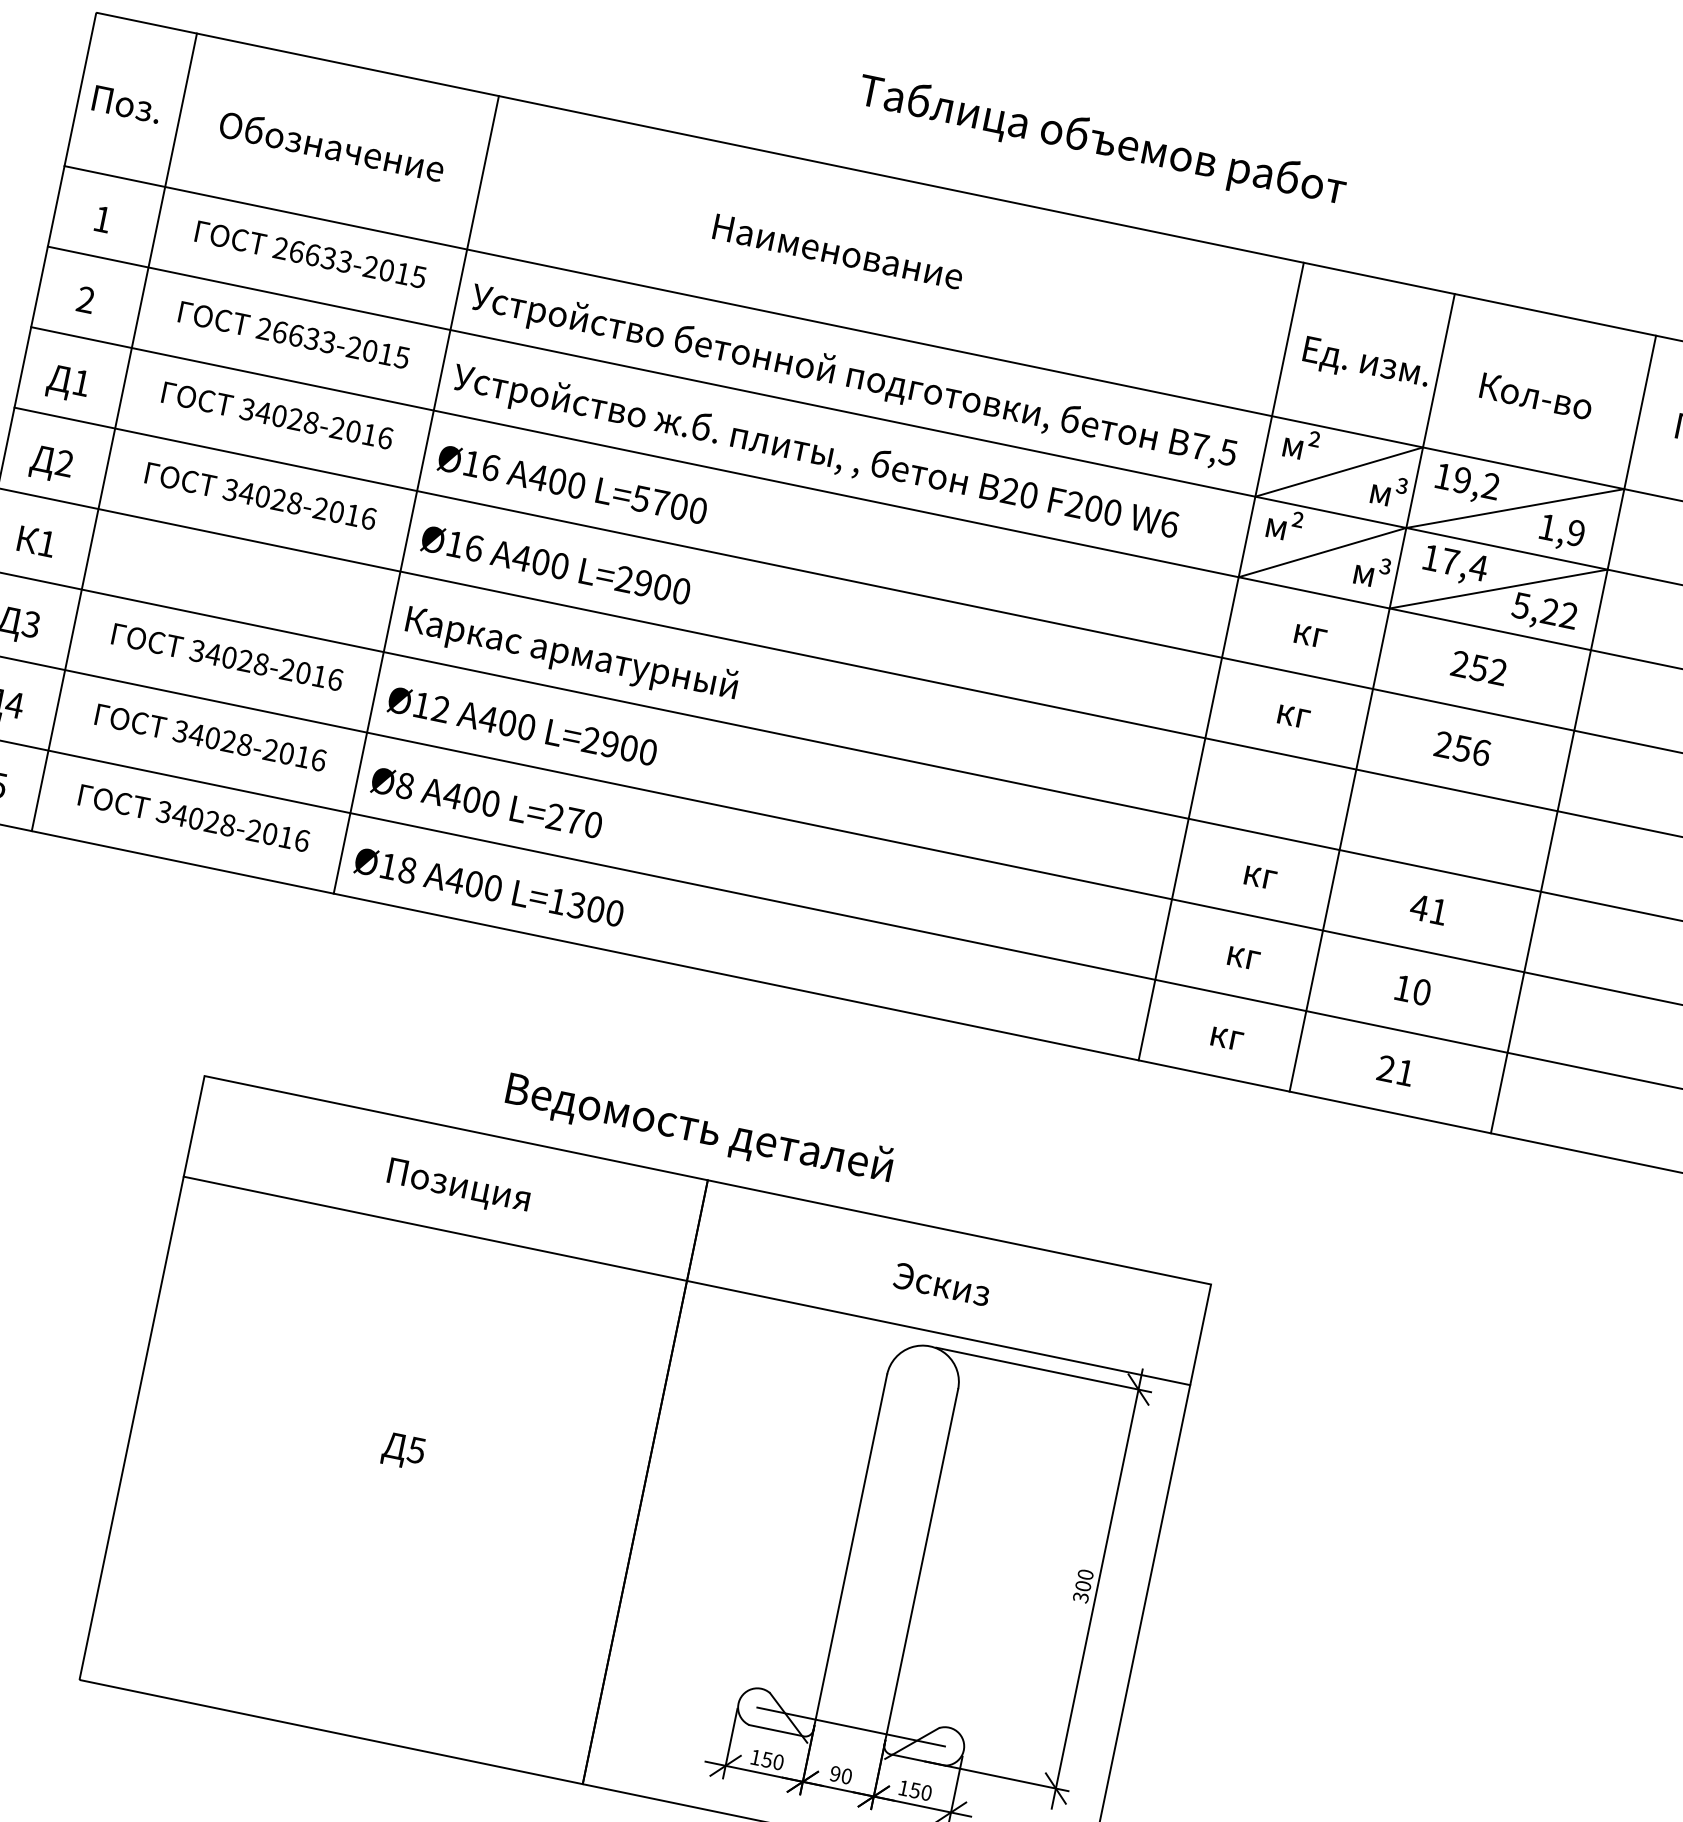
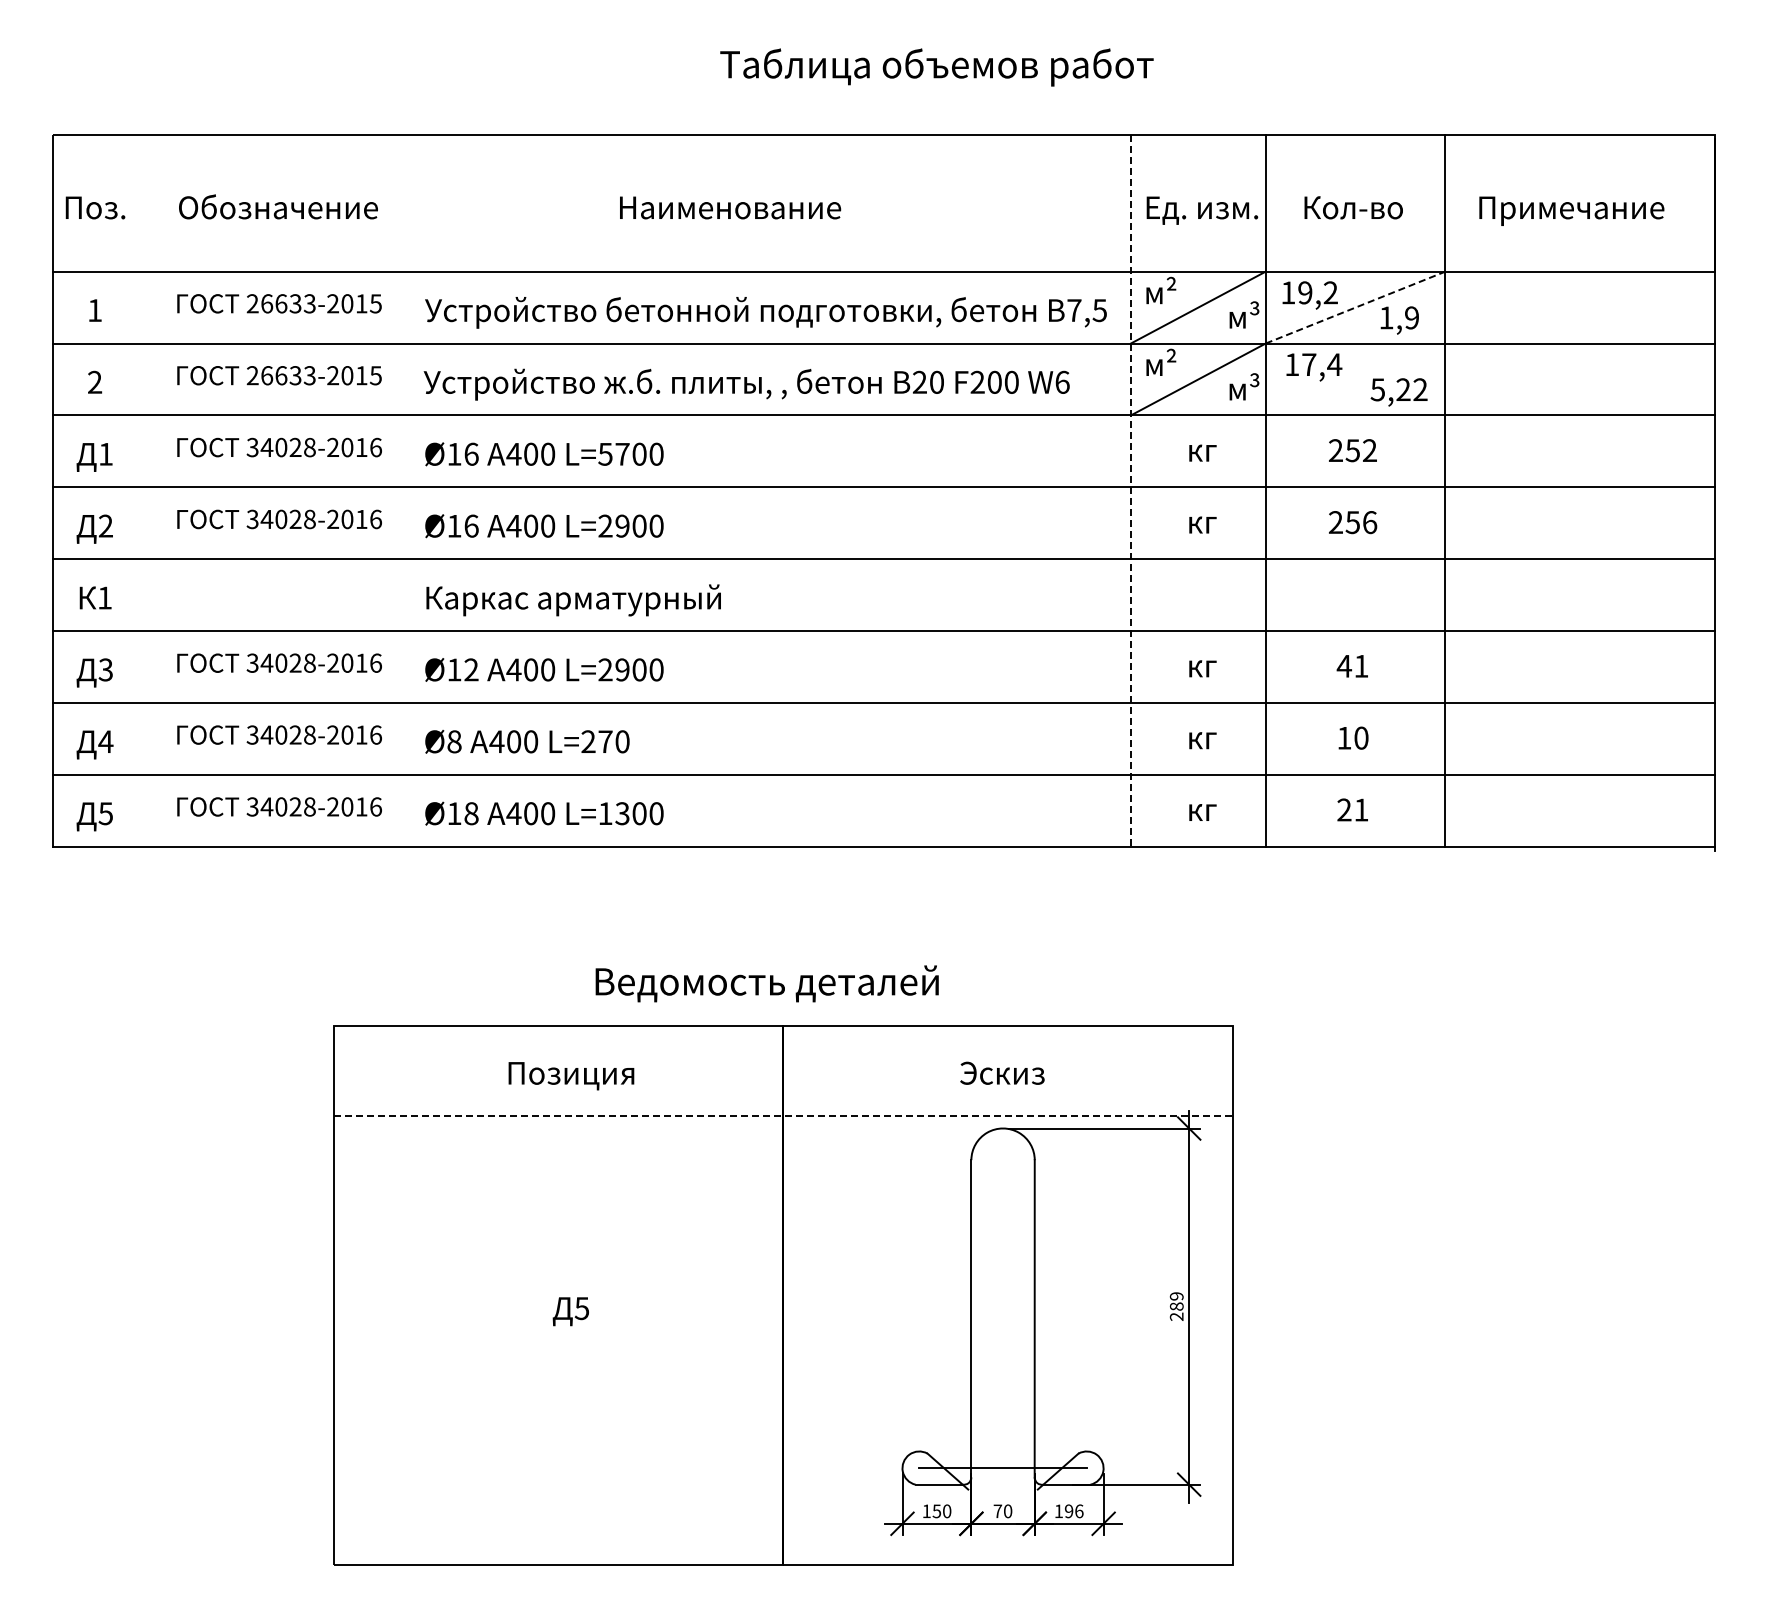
line: (113, 432) -> (142, 490), removed
line: (416, 494) -> (412, 490), removed
line: (1515, 508) -> (1355, 307), solid -> dashed
line: (1498, 589) -> (1355, 379), removed
line: (1220, 661) -> (1130, 490), solid -> dashed
line: (687, 1280) -> (783, 1115), solid -> dashed
text: (1083, 1586) -> (1176, 1306), 300 -> 289
text: (834, 1774) -> (997, 1511), 90 -> 70
text: (920, 1791) -> (1073, 1511), 150 -> 196

